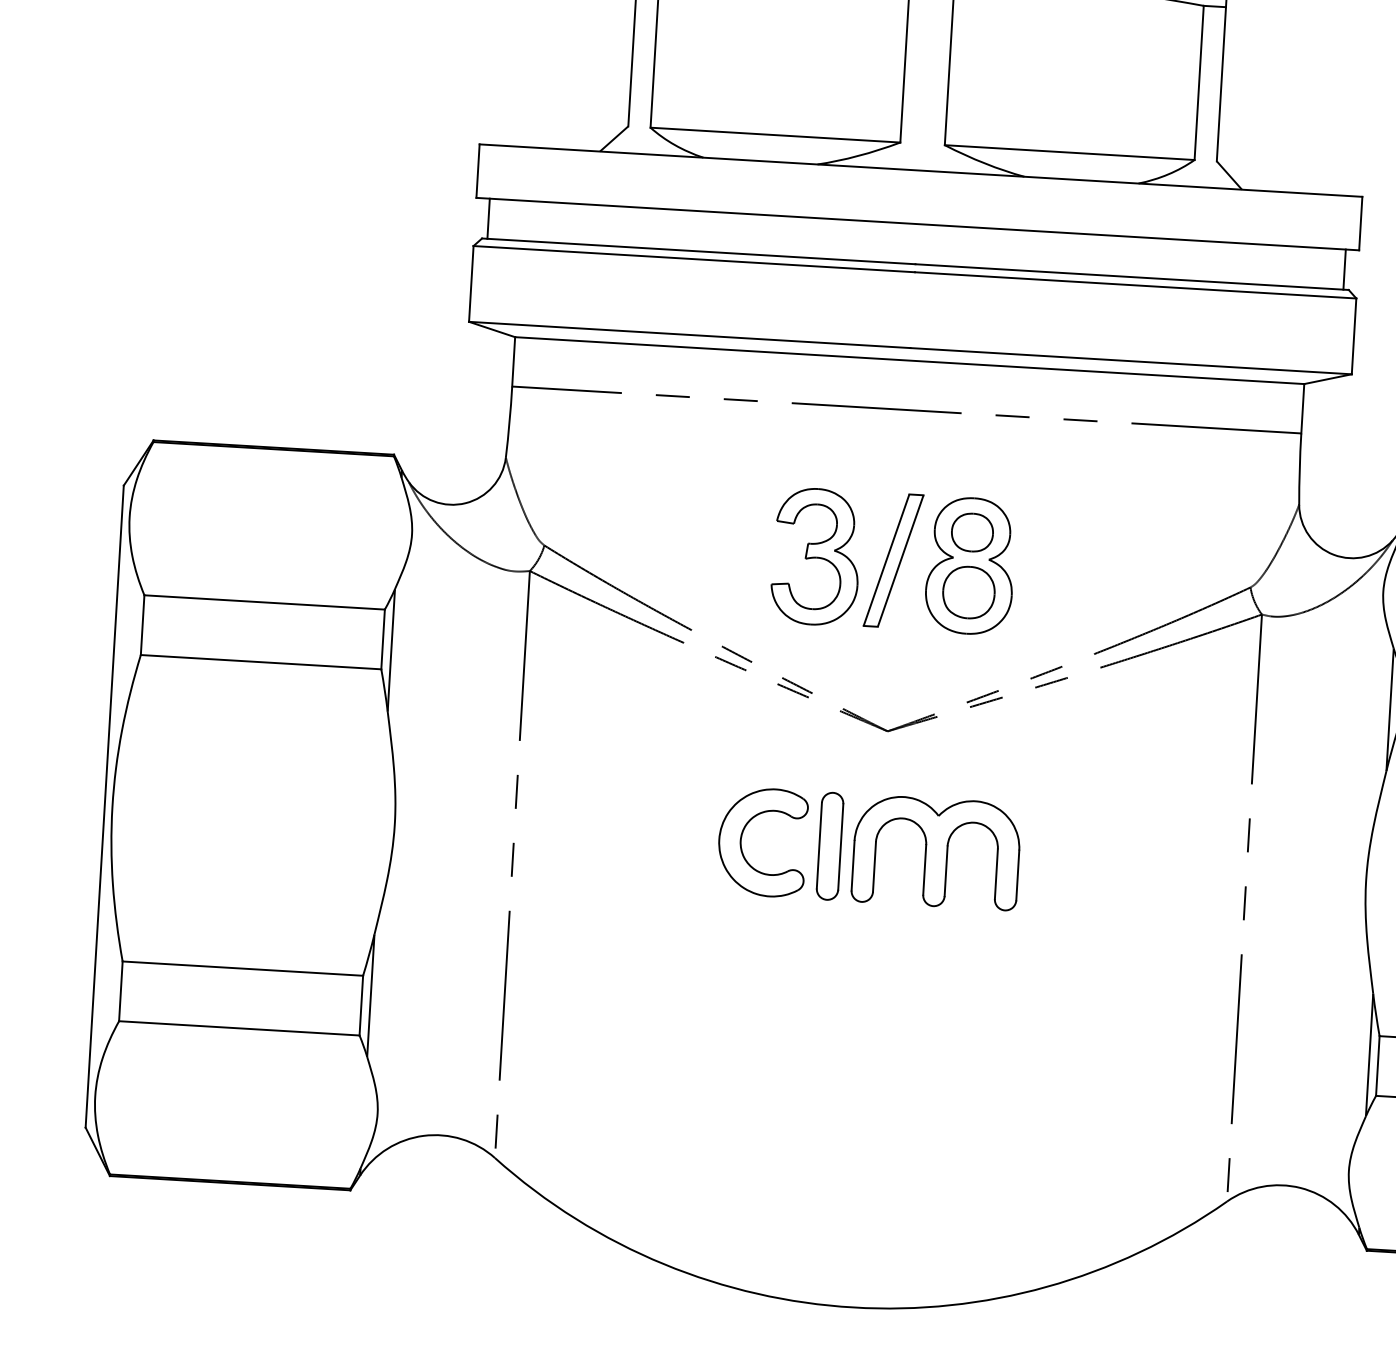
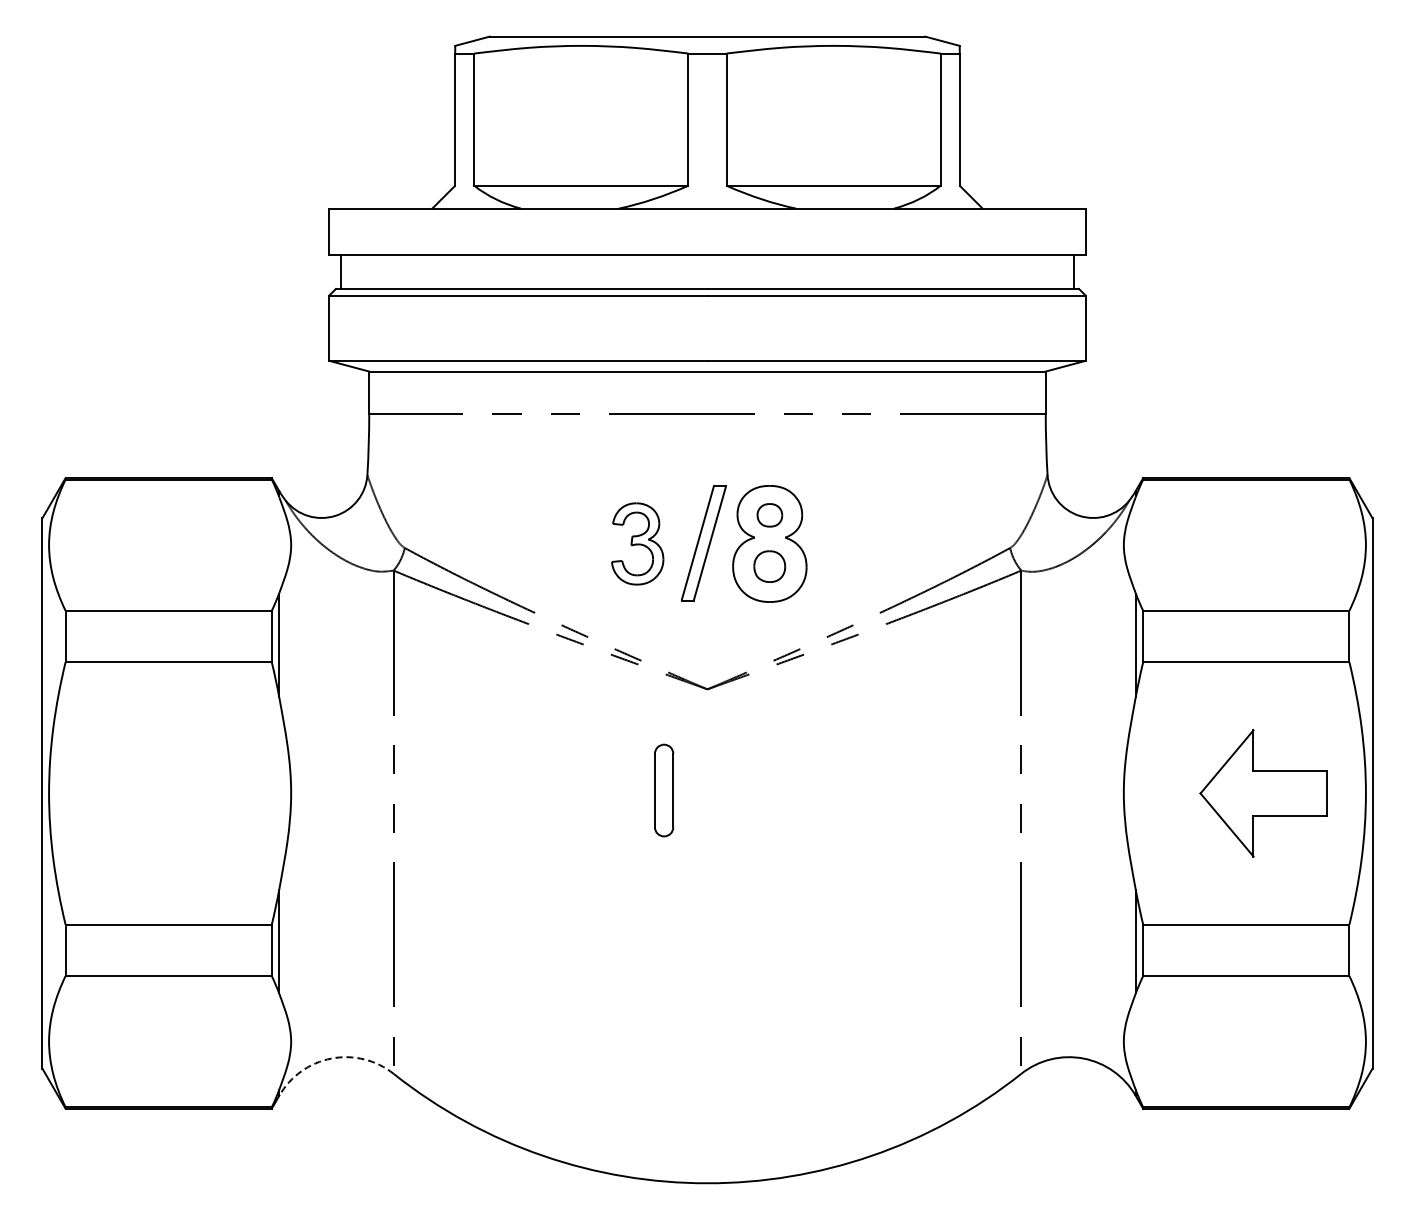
part: (972, 532) -> (769, 515), size x0.7
part: (816, 556) -> (637, 543), size x0.7
part: (968, 592) -> (769, 566), size x0.7
part: (741, 841) -> (588, 790), removed
part: (935, 852) -> (754, 790), removed
arc: (423, 1135) -> (331, 1058), solid -> dashed

